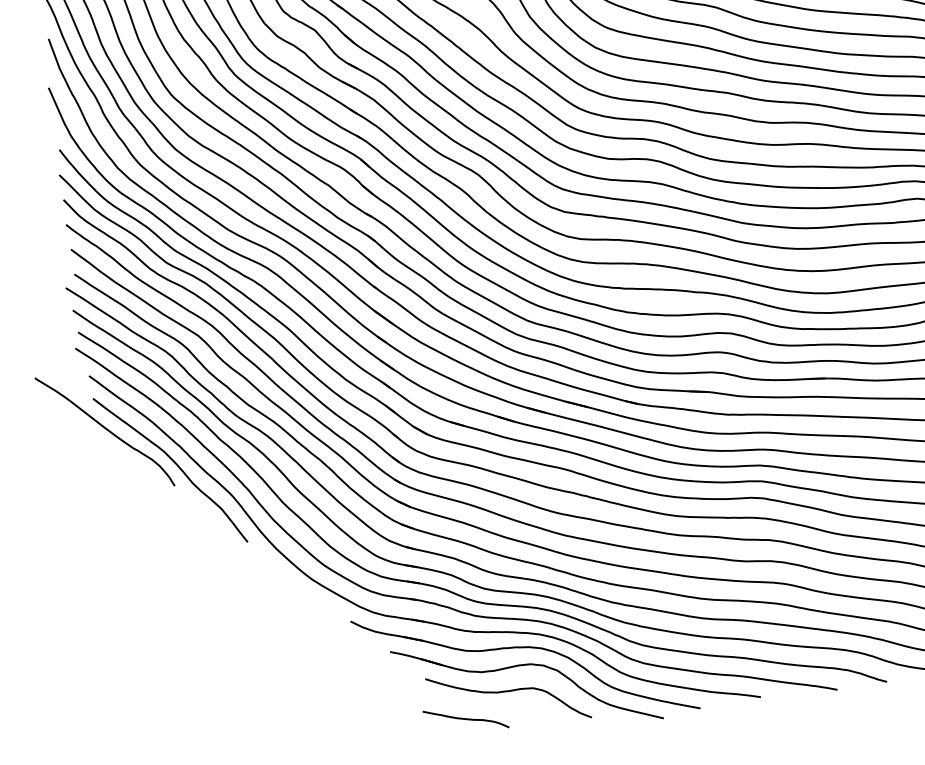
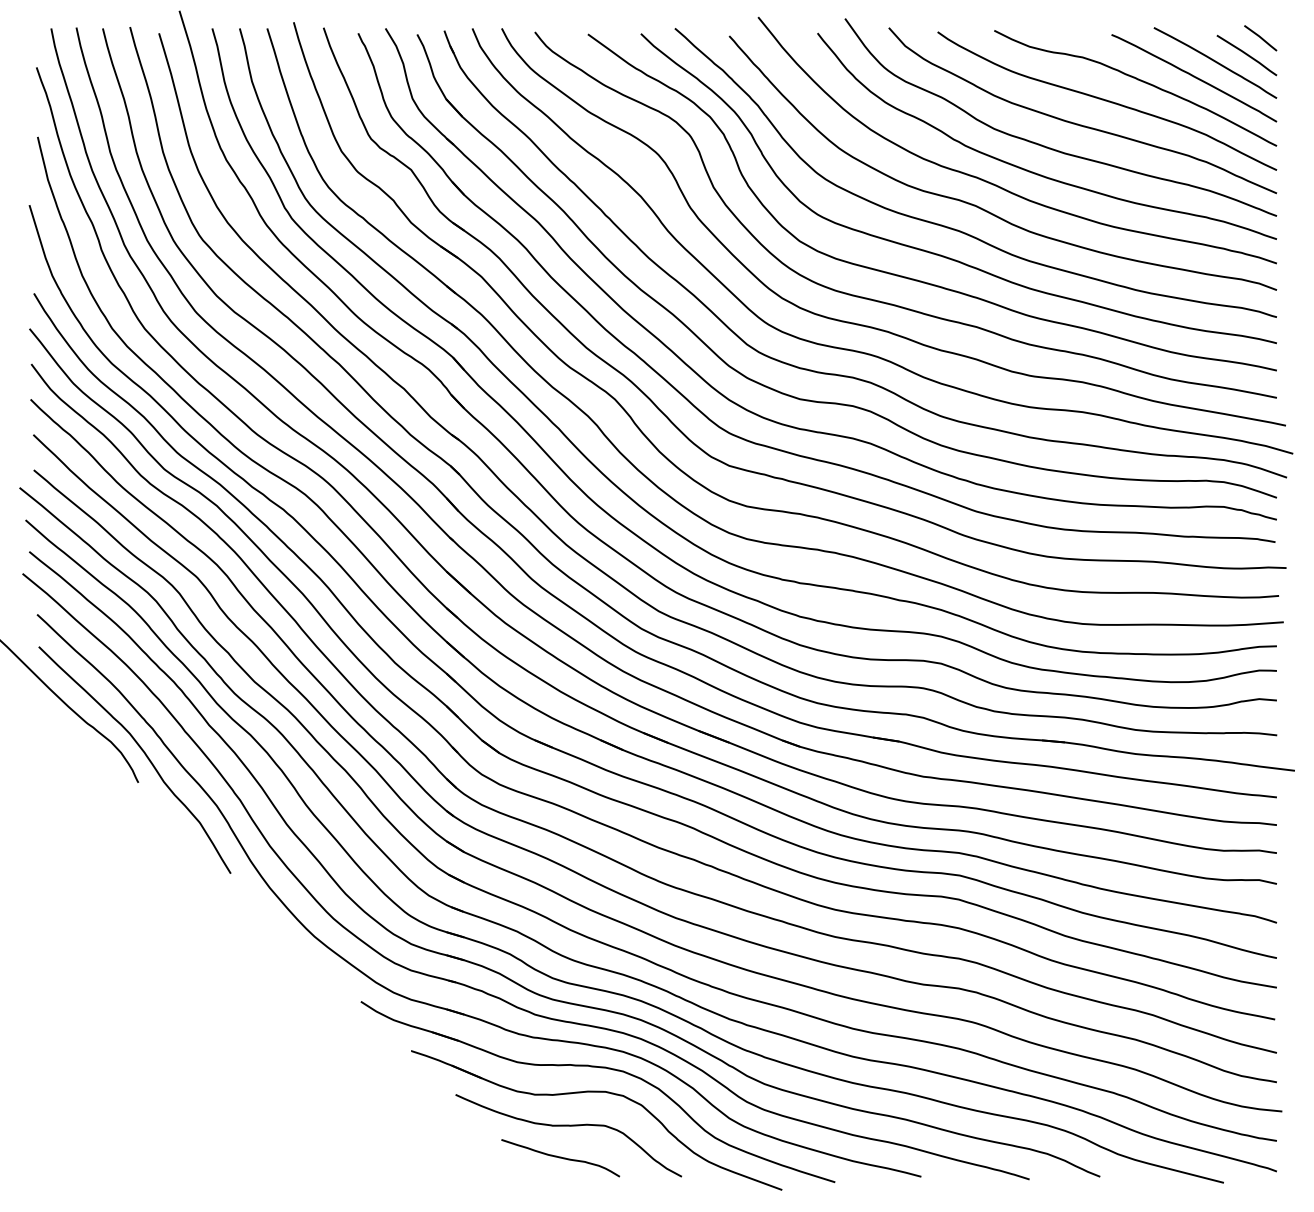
curve: (465, 719) -> (560, 1158), moved

